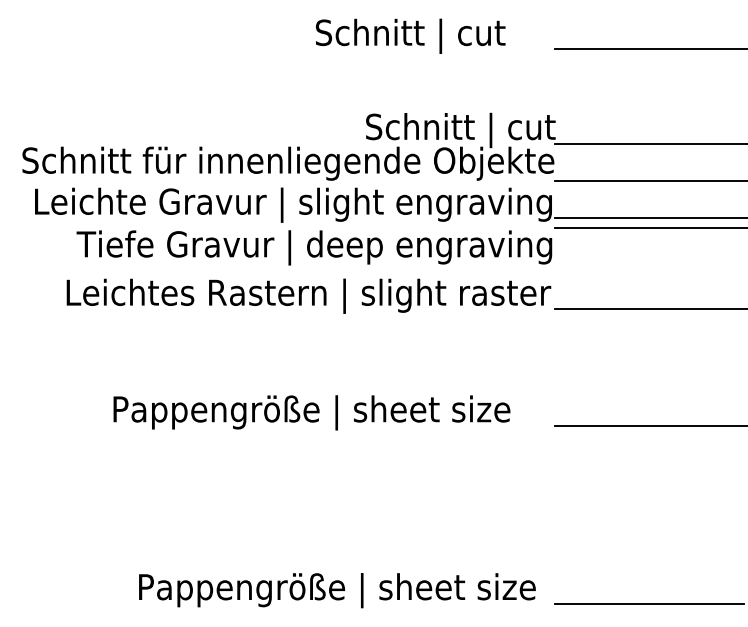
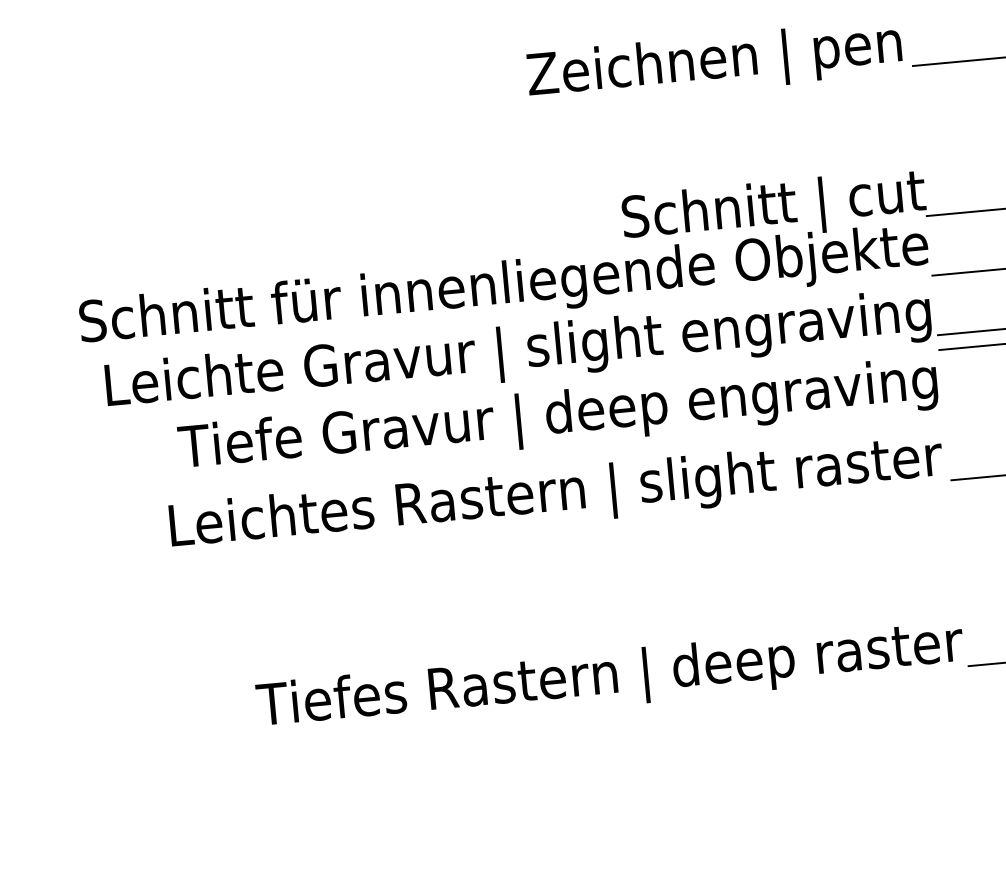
text: (432, 35) -> (715, 62), Schnitt | cut -> Zeichnen | pen
text: (331, 412) -> (609, 677), Pappengröße | sheet size -> Tiefes Rastern | deep raster

